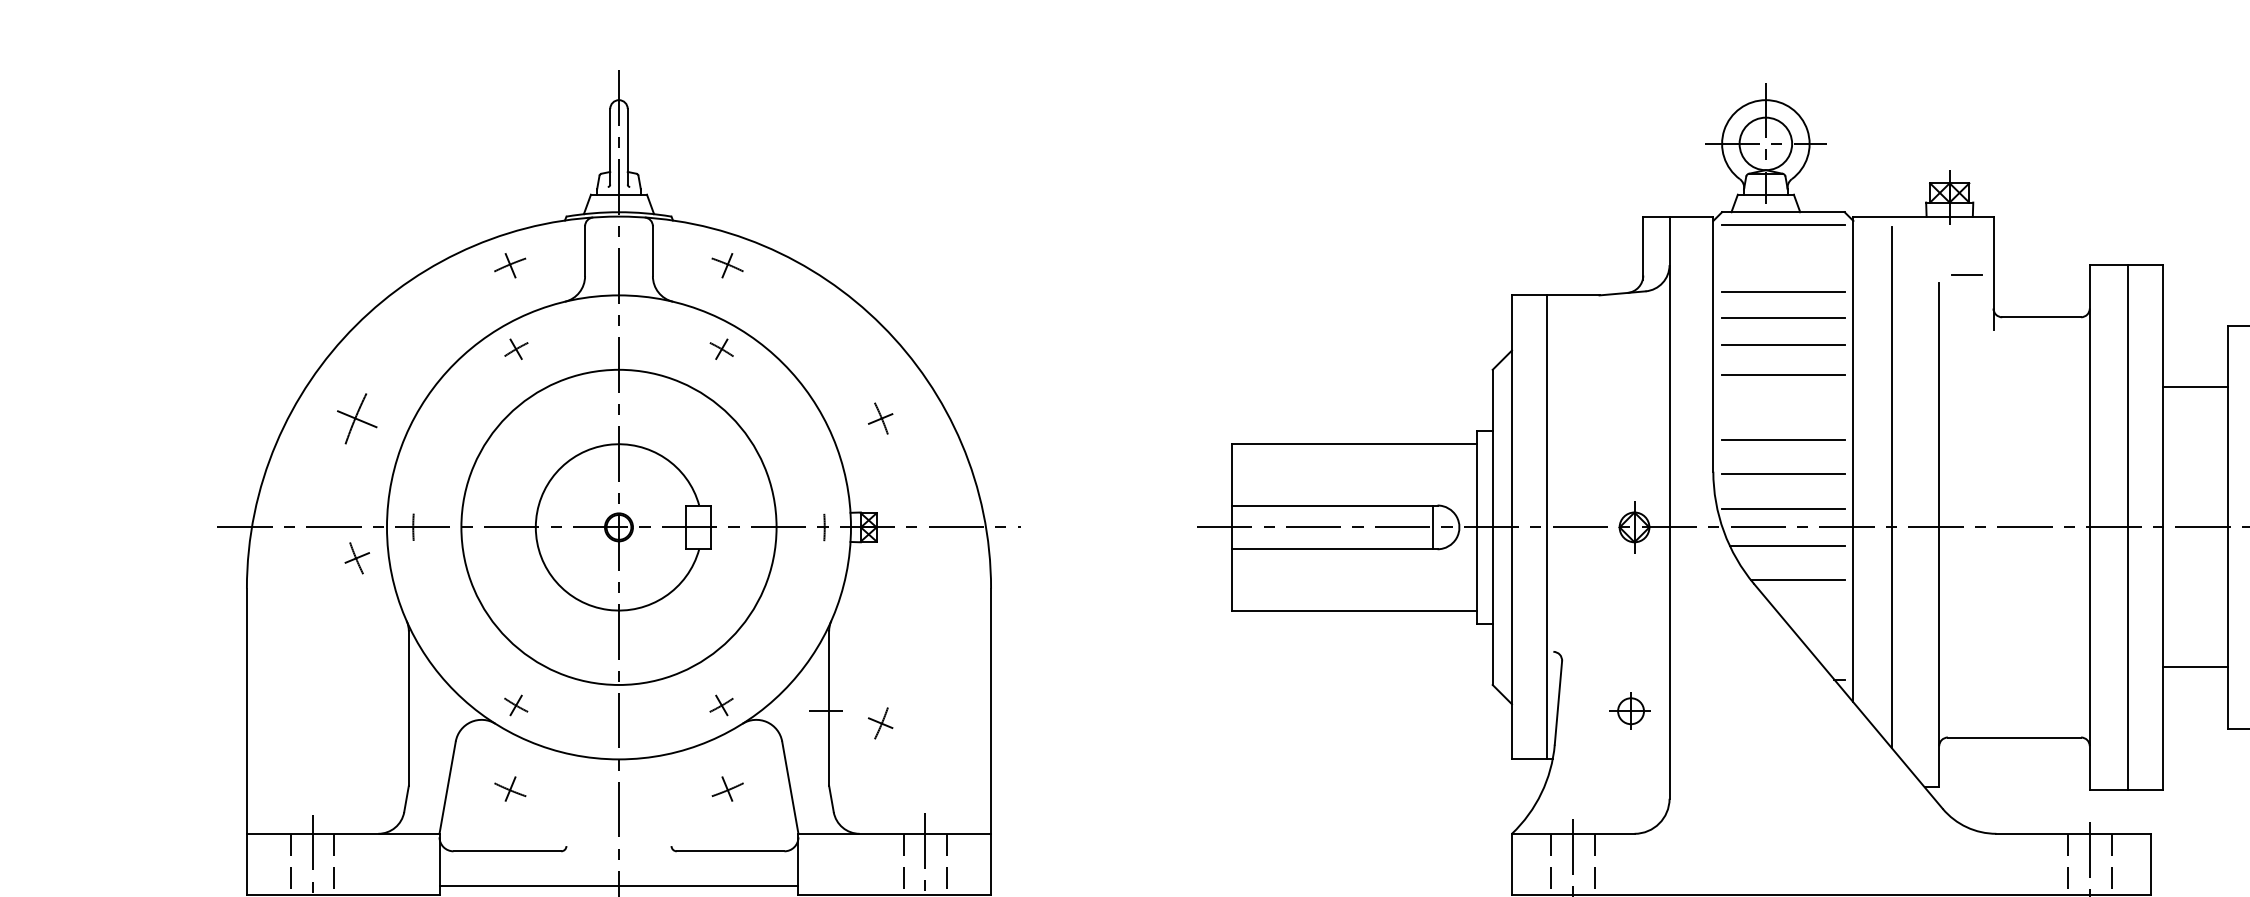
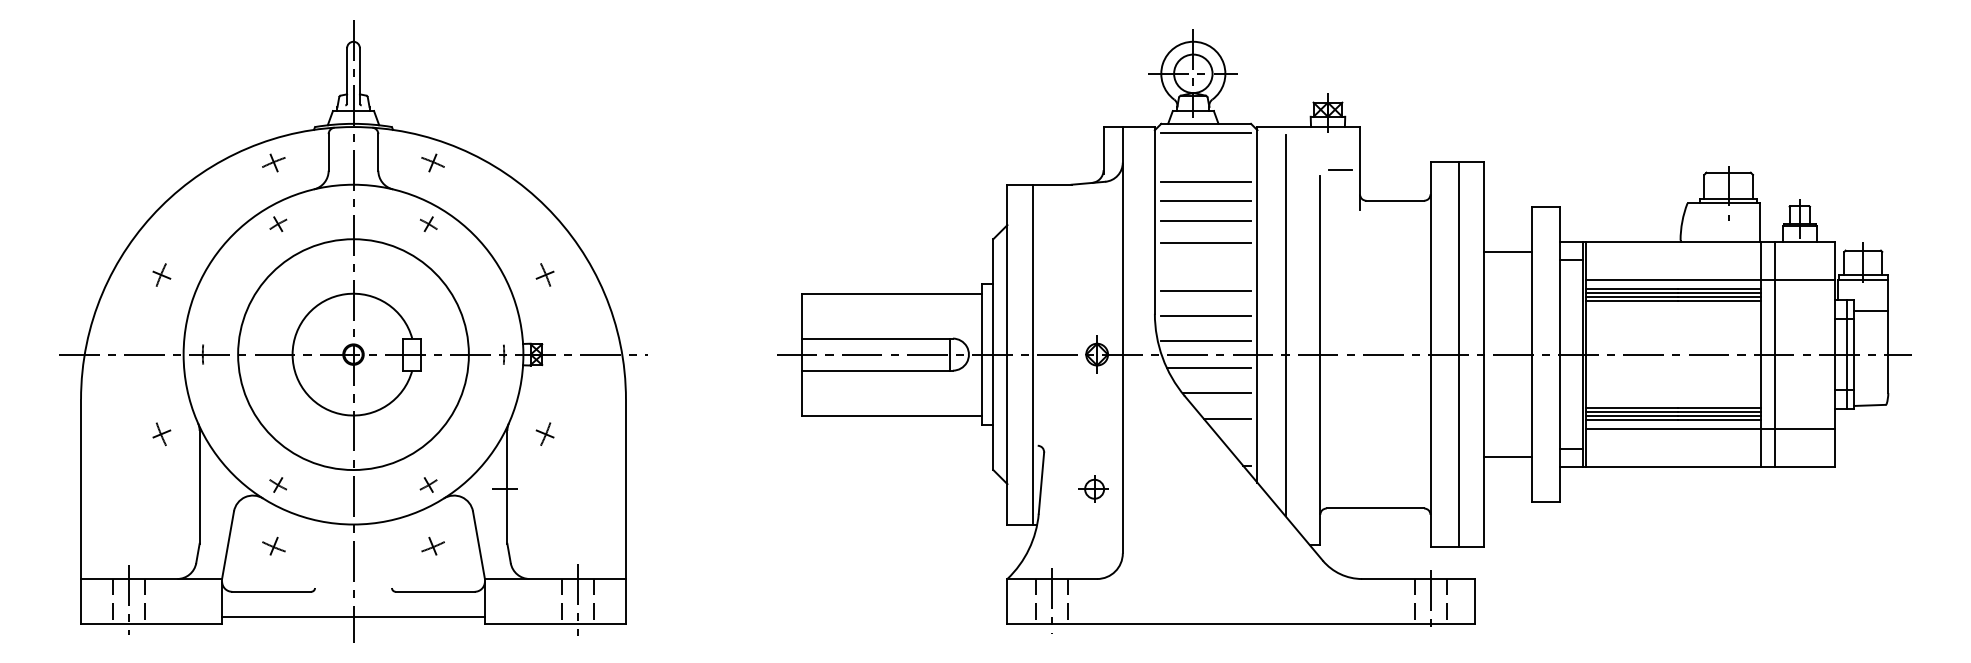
part: (356, 417) -> (161, 274), size x0.62
part: (356, 558) -> (161, 434), moved
line: (1812, 614) -> (1227, 418), added
part: (879, 722) -> (544, 433), moved

